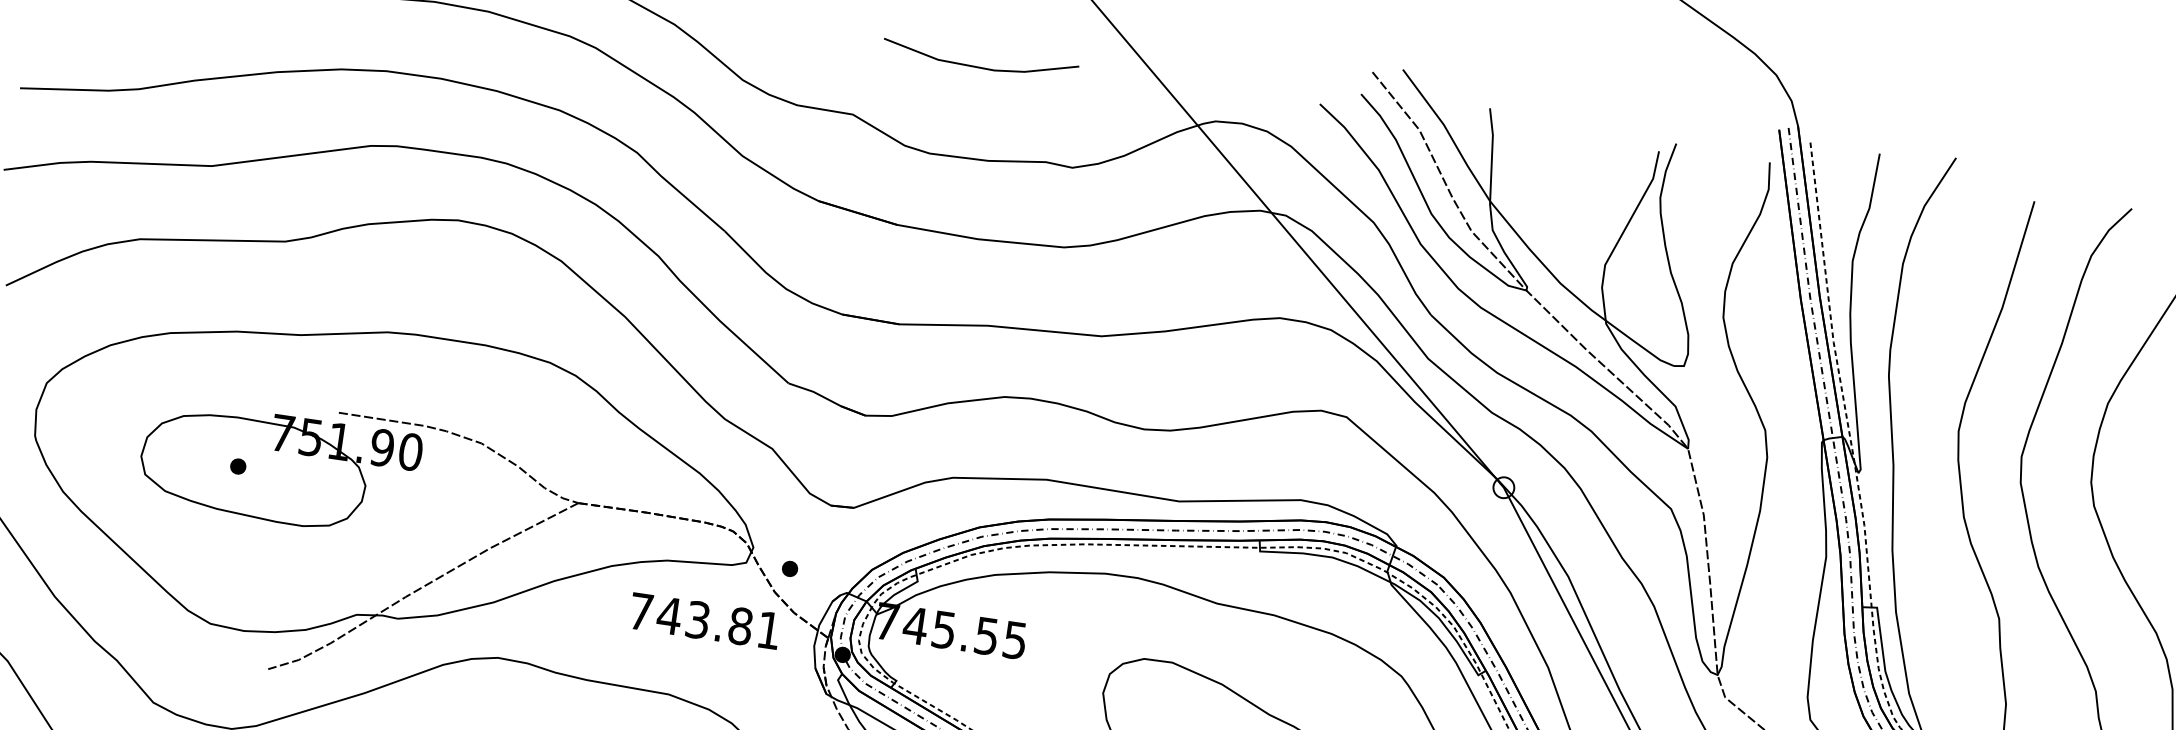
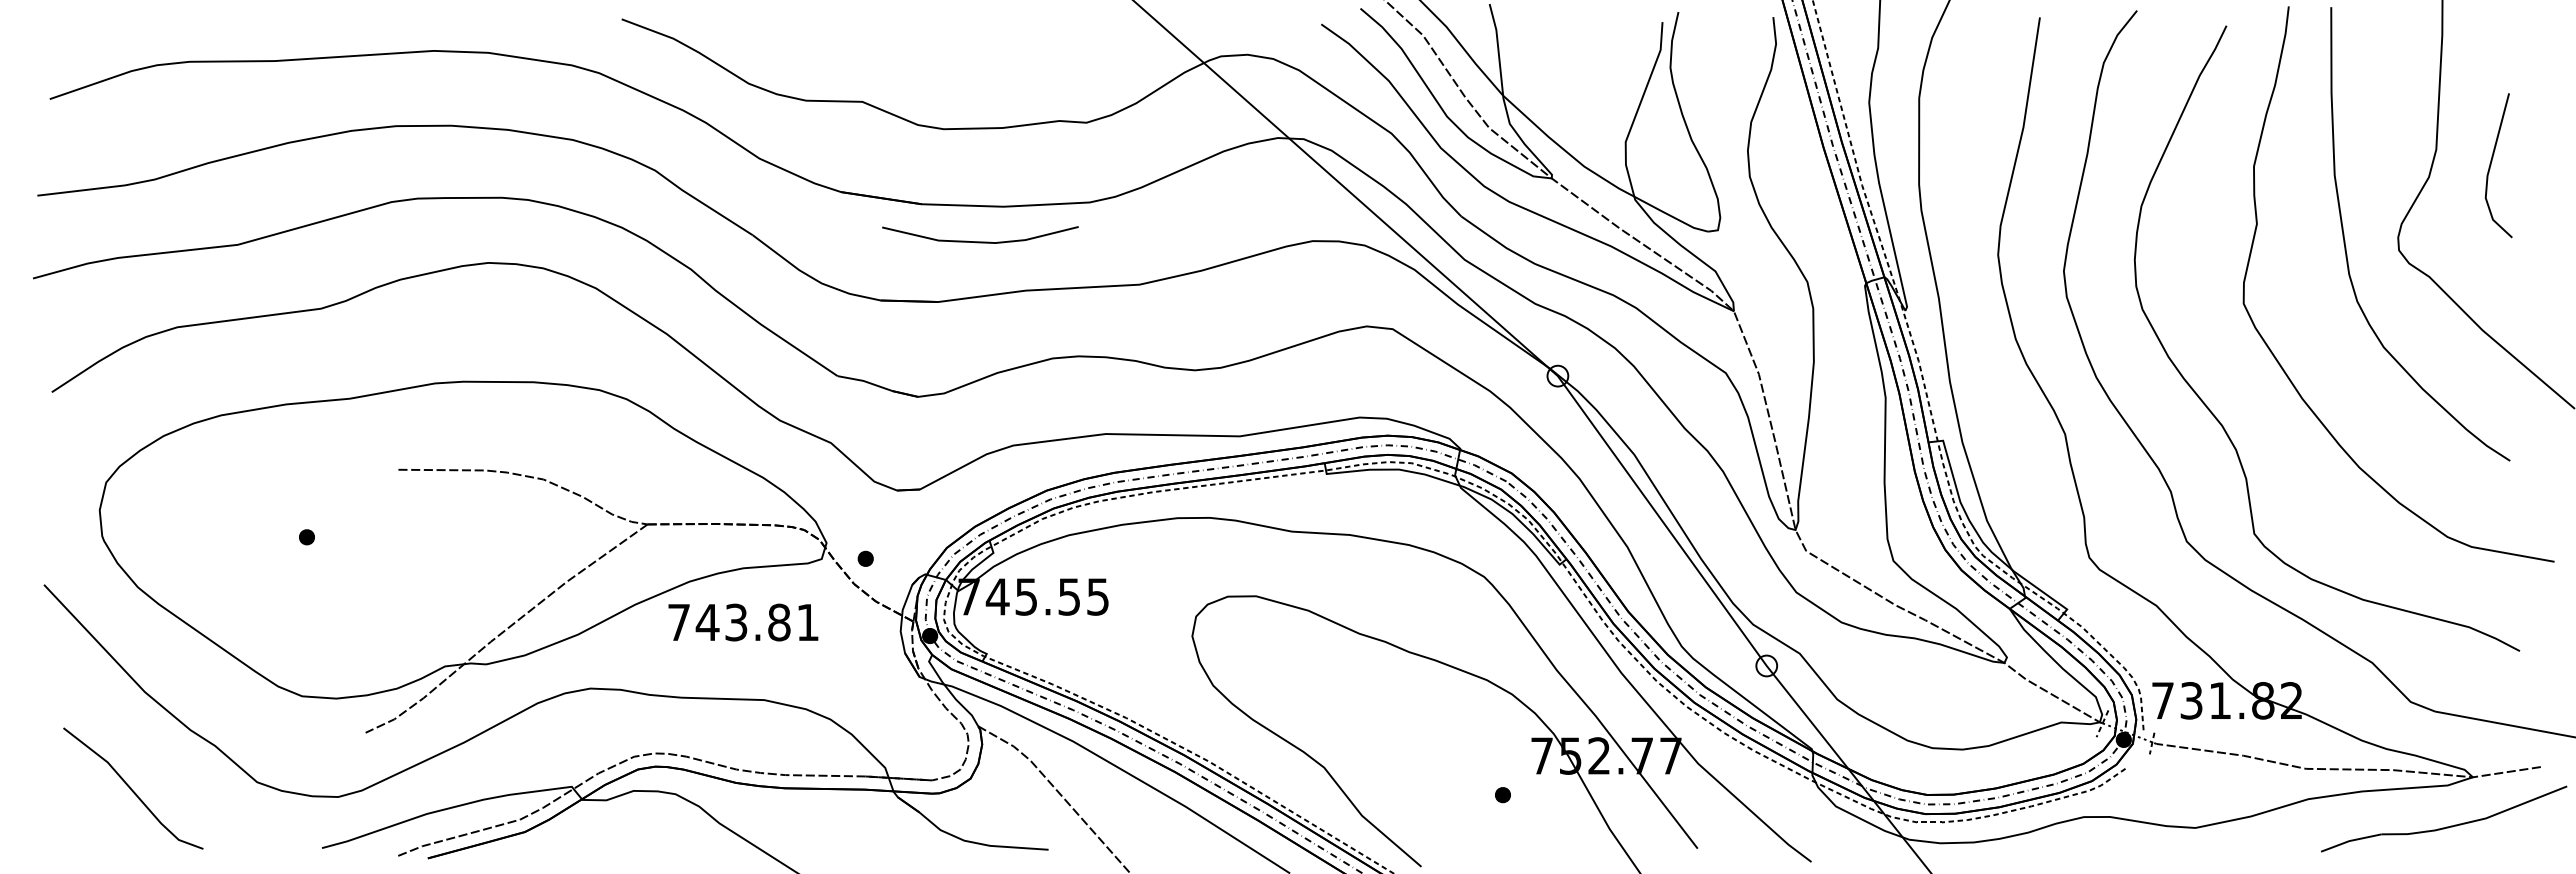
line: (979, 66) -> (980, 241), moved
part: (279, 468) -> (347, 533), removed
text: (705, 621) -> (743, 622), moved

